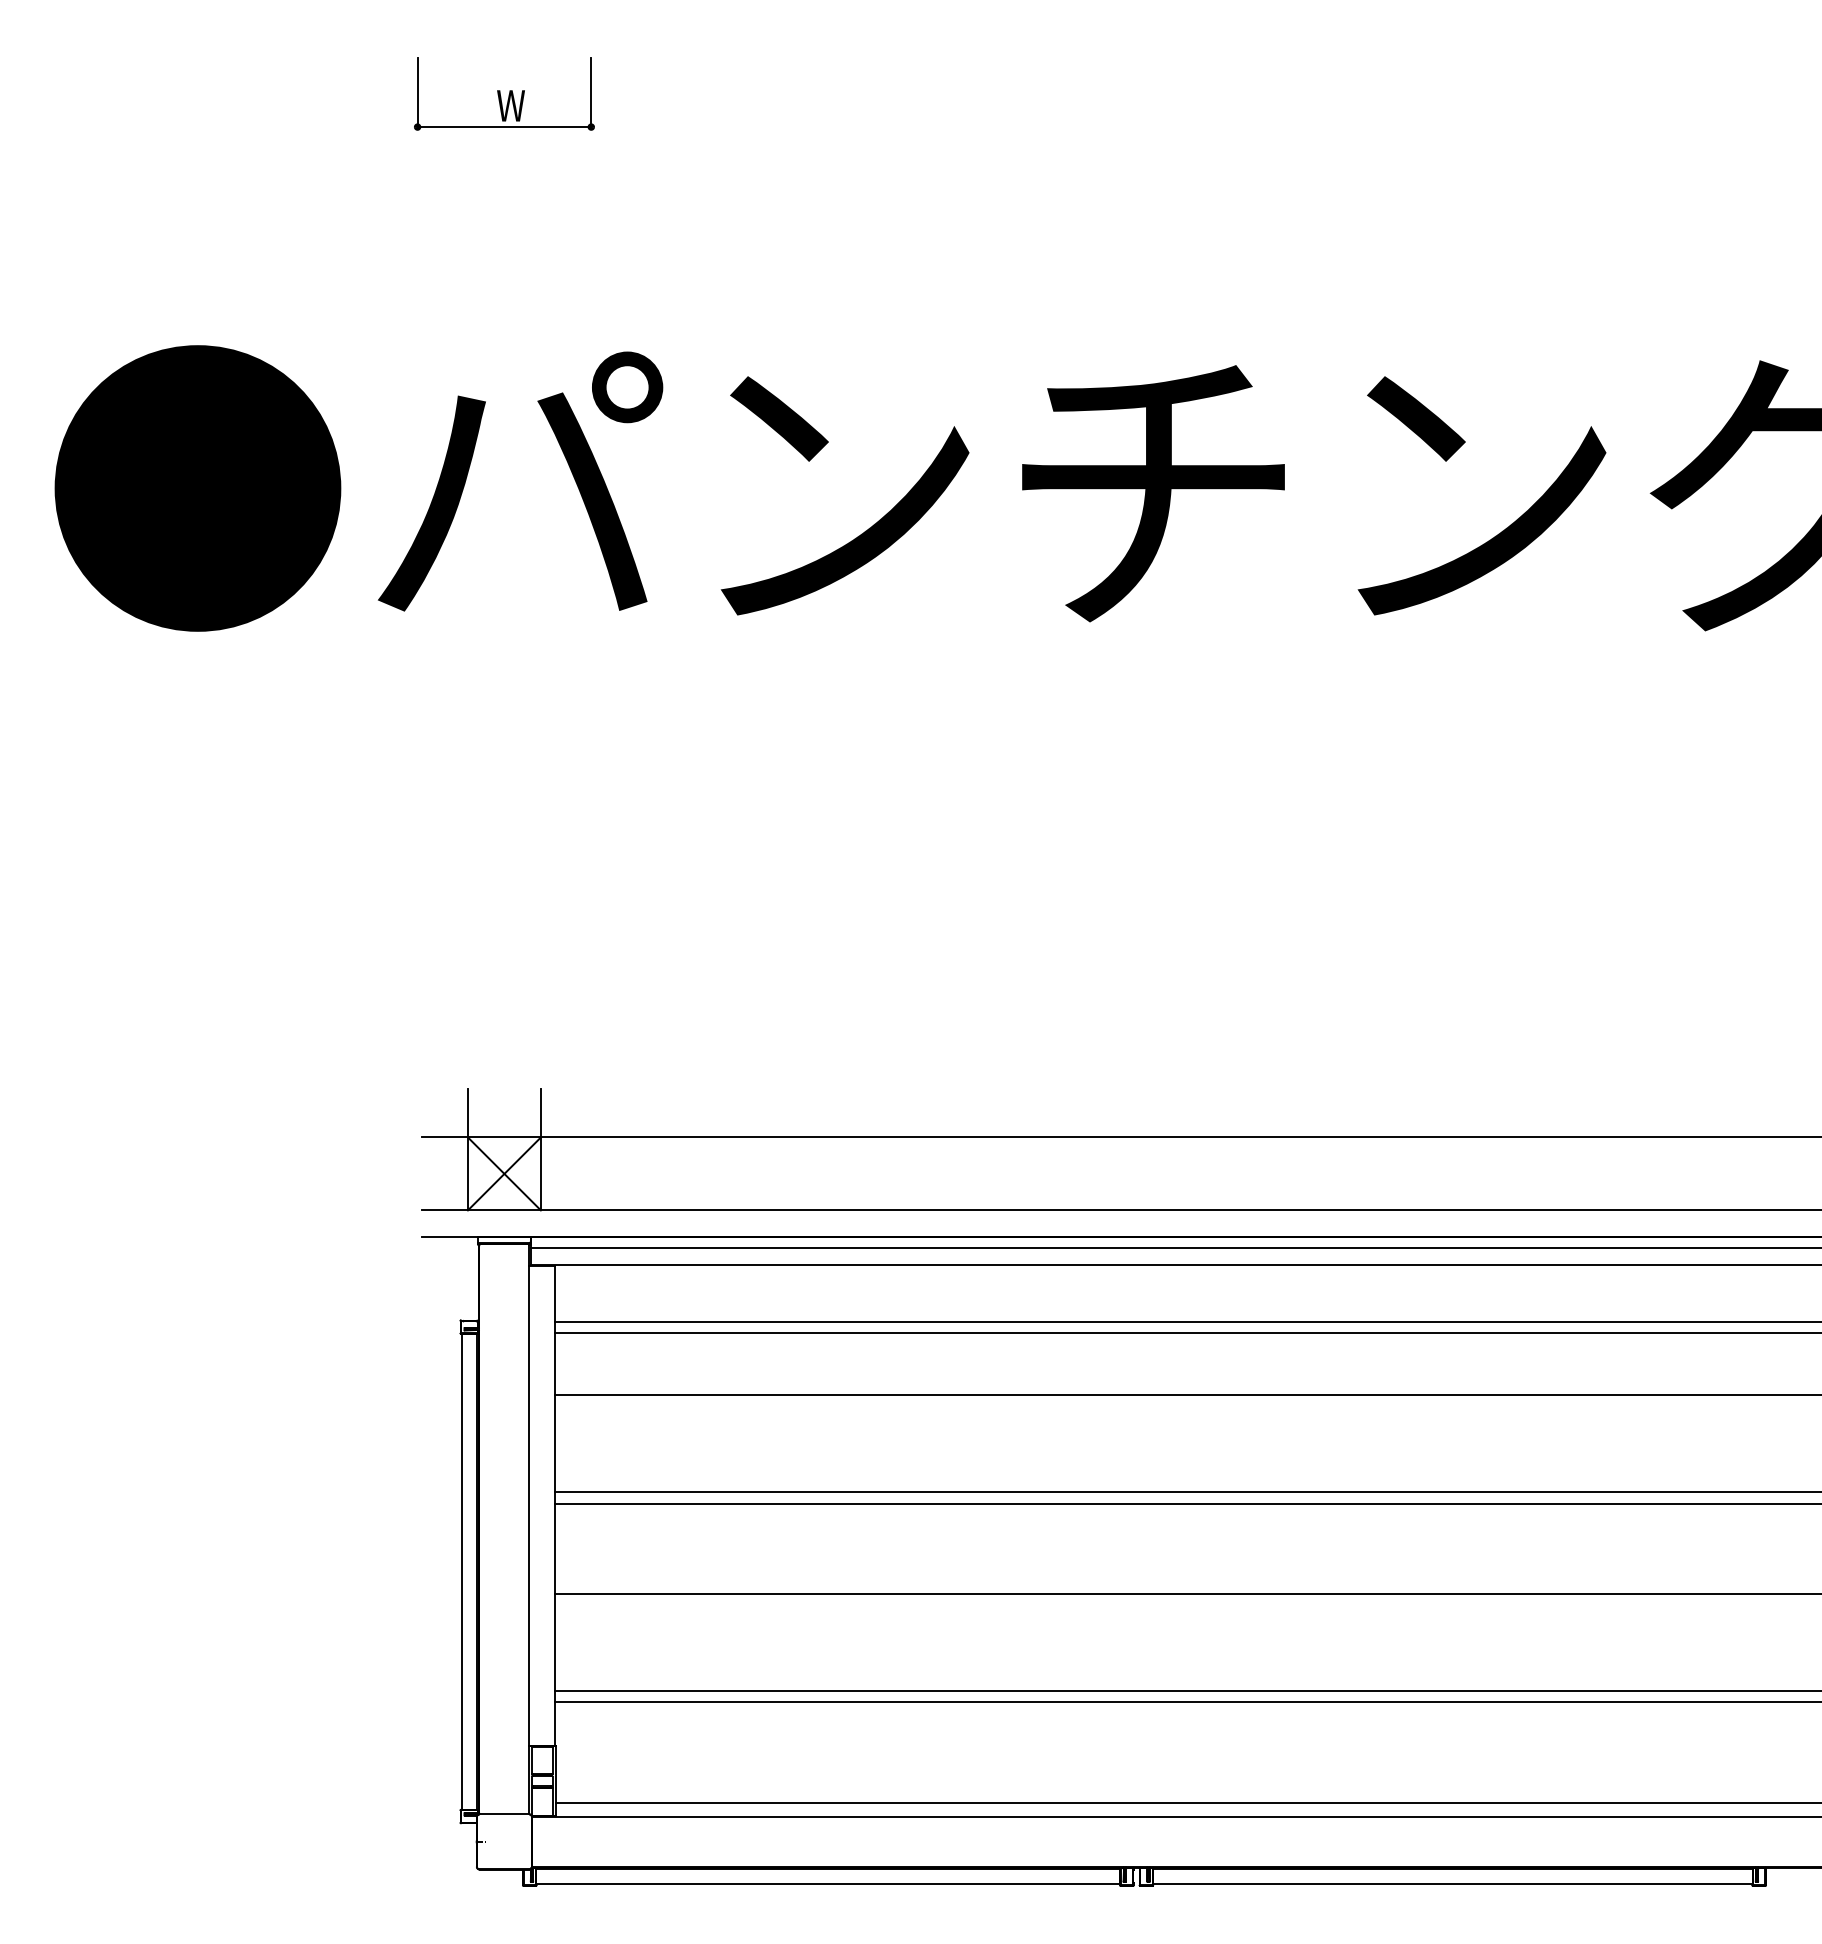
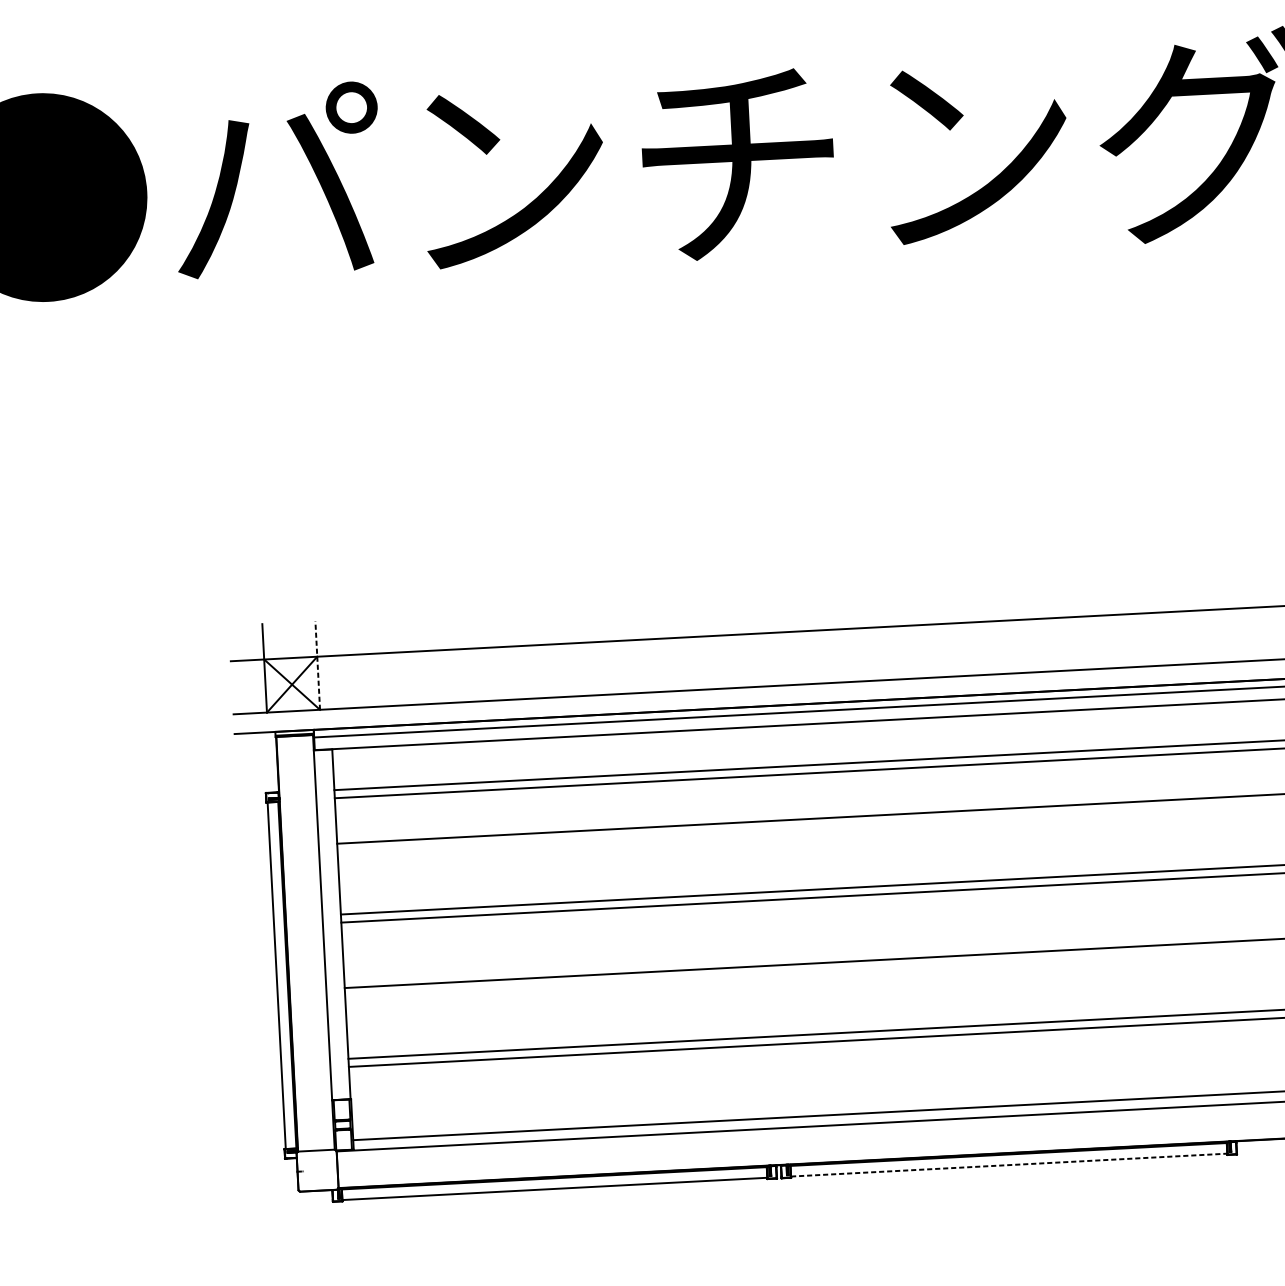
line: (540, 1149) -> (317, 665), solid -> dashed
line: (1452, 1883) -> (1008, 1164), solid -> dashed

